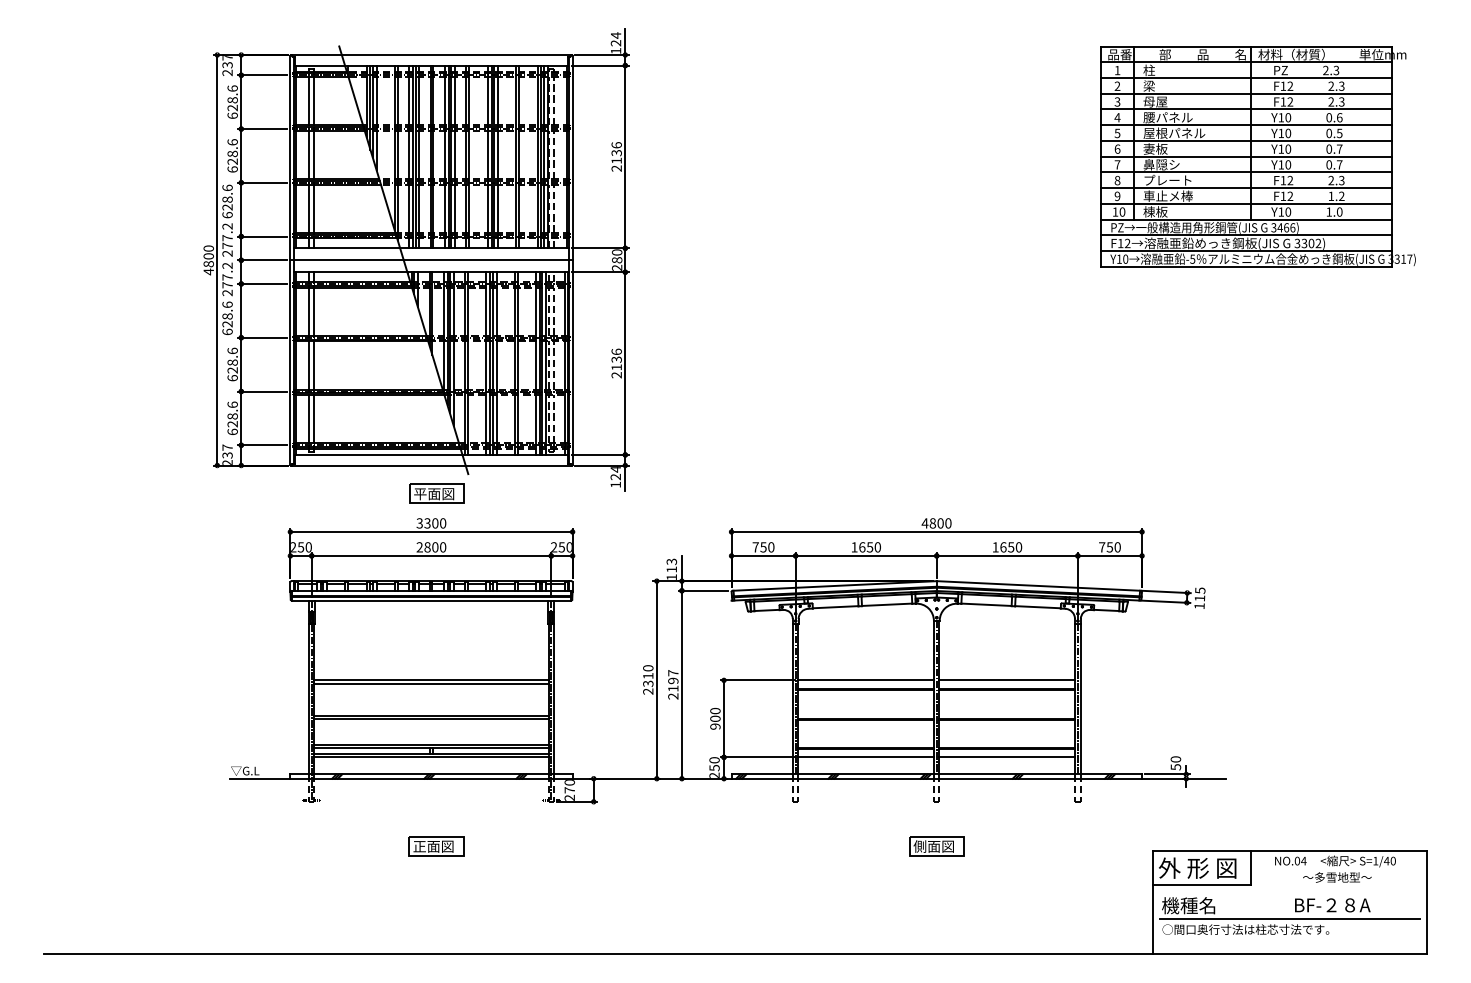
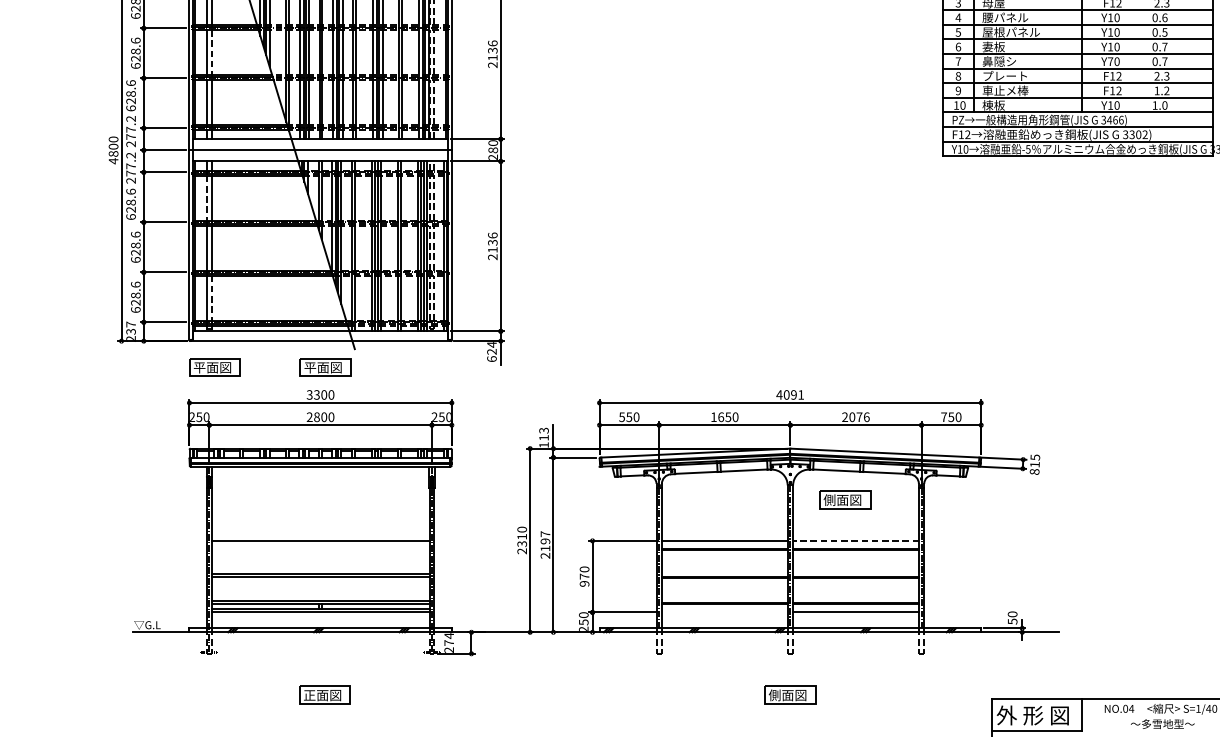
line: (314, 155) -> (211, 52), solid -> dashed
text: (1281, 164) -> (1110, 61), Y10 -> Y70
line: (309, 312) -> (207, 198), solid -> dashed
line: (314, 419) -> (211, 298), solid -> dashed
text: (615, 484) -> (491, 358), 124 -> 624
part: (317, 493) -> (214, 367), added
text: (940, 523) -> (793, 395), 4800 -> 4091
text: (755, 547) -> (621, 417), 750 -> 550
text: (1007, 547) -> (856, 417), 1650 -> 2076
text: (1199, 606) -> (1034, 472), 115 -> 815
part: (995, 636) -> (844, 500), added
line: (1007, 680) -> (856, 540), solid -> dashed
line: (431, 684) -> (320, 544), removed
text: (715, 718) -> (584, 576), 900 -> 970
line: (866, 757) -> (725, 612), removed
text: (569, 782) -> (448, 635), 270 -> 274

